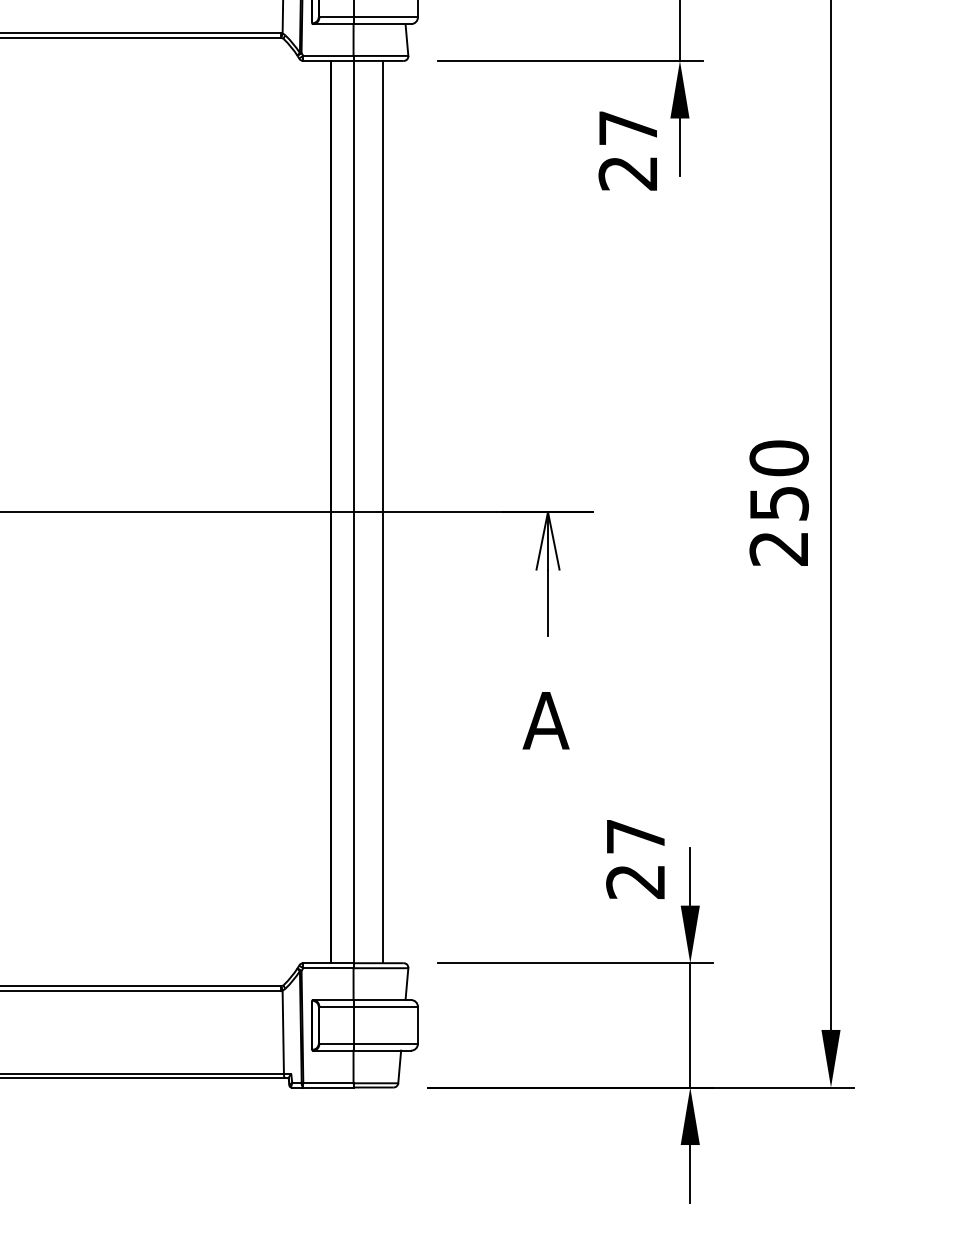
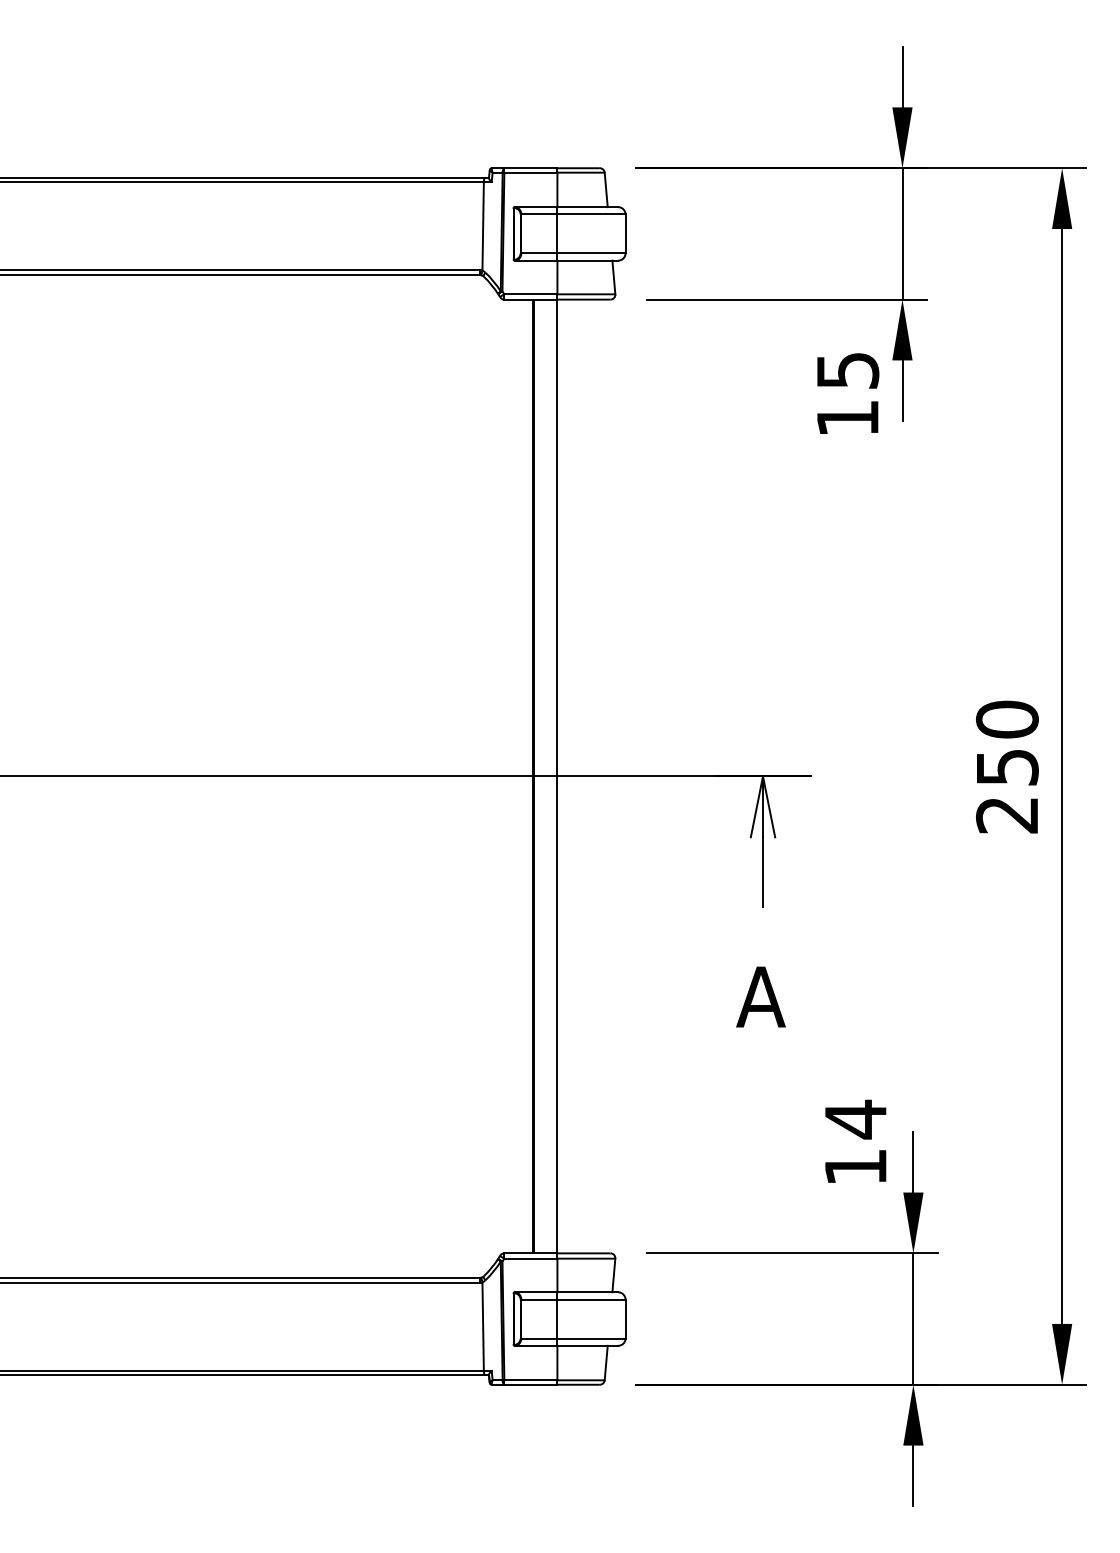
text: (627, 150) -> (847, 394), 27 -> 15
line: (383, 512) -> (589, 776), removed
text: (635, 858) -> (855, 1142), 27 -> 14

